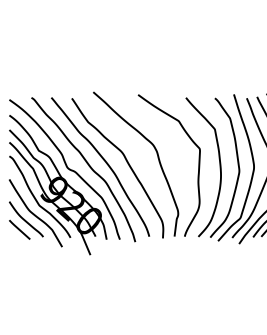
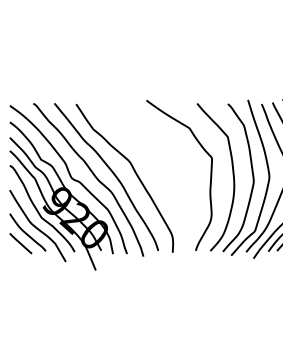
curve: (157, 158) -> (166, 167), removed

